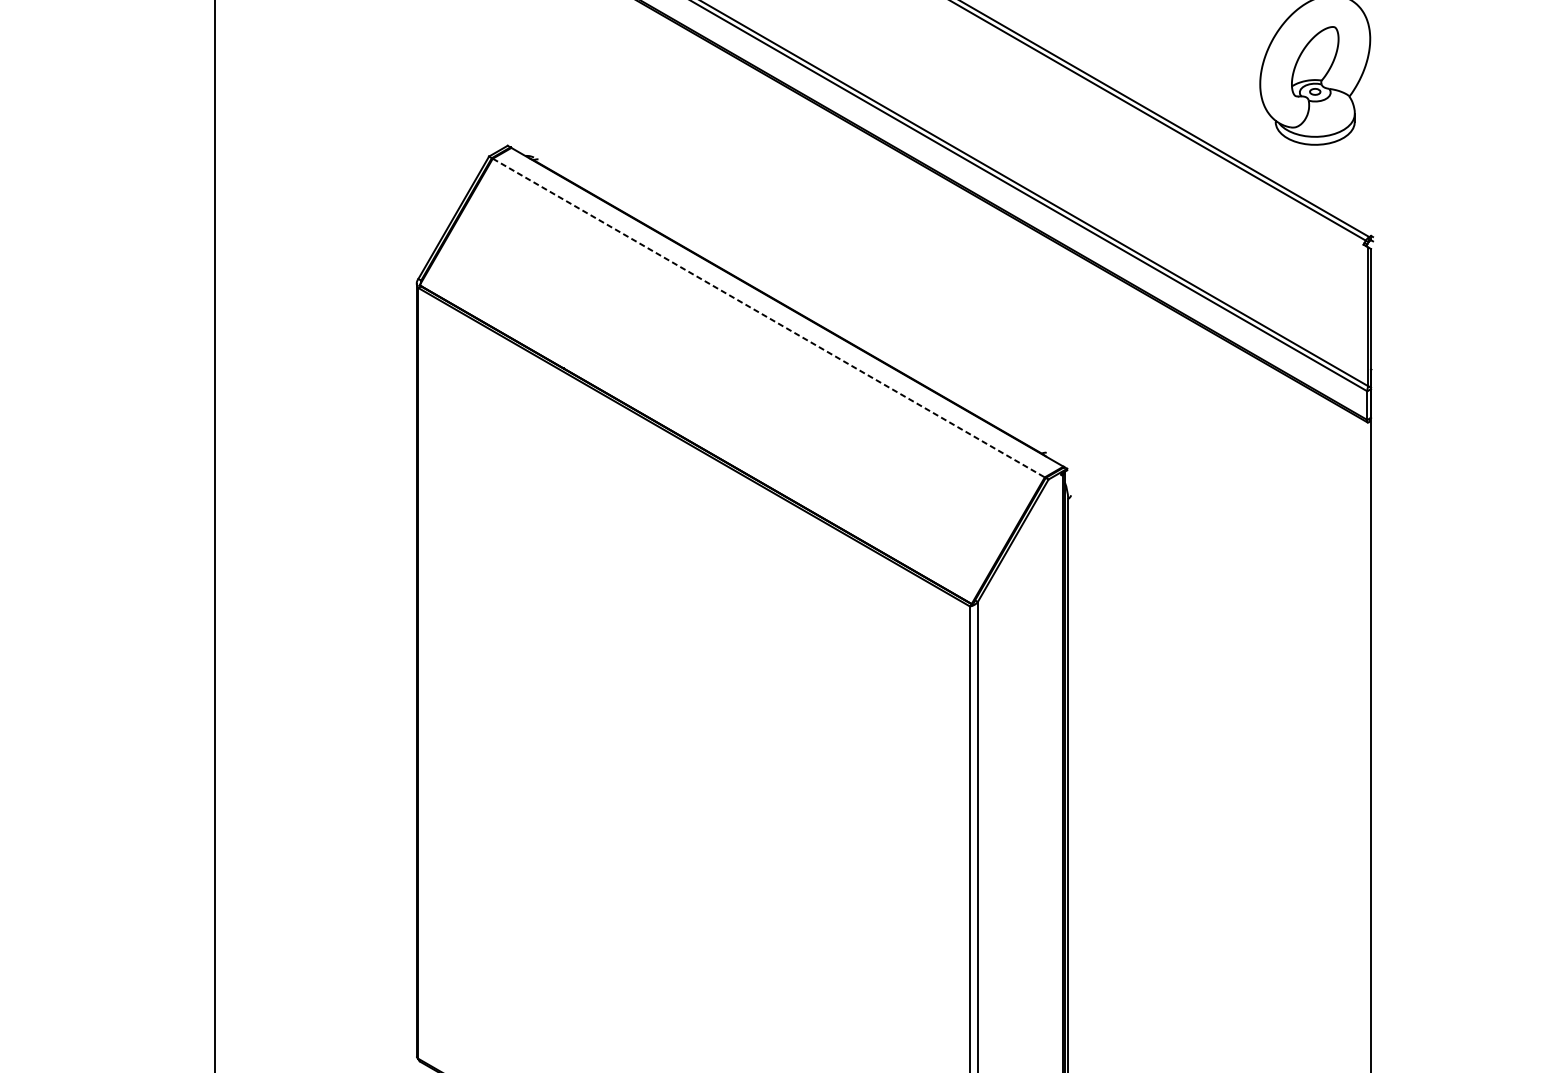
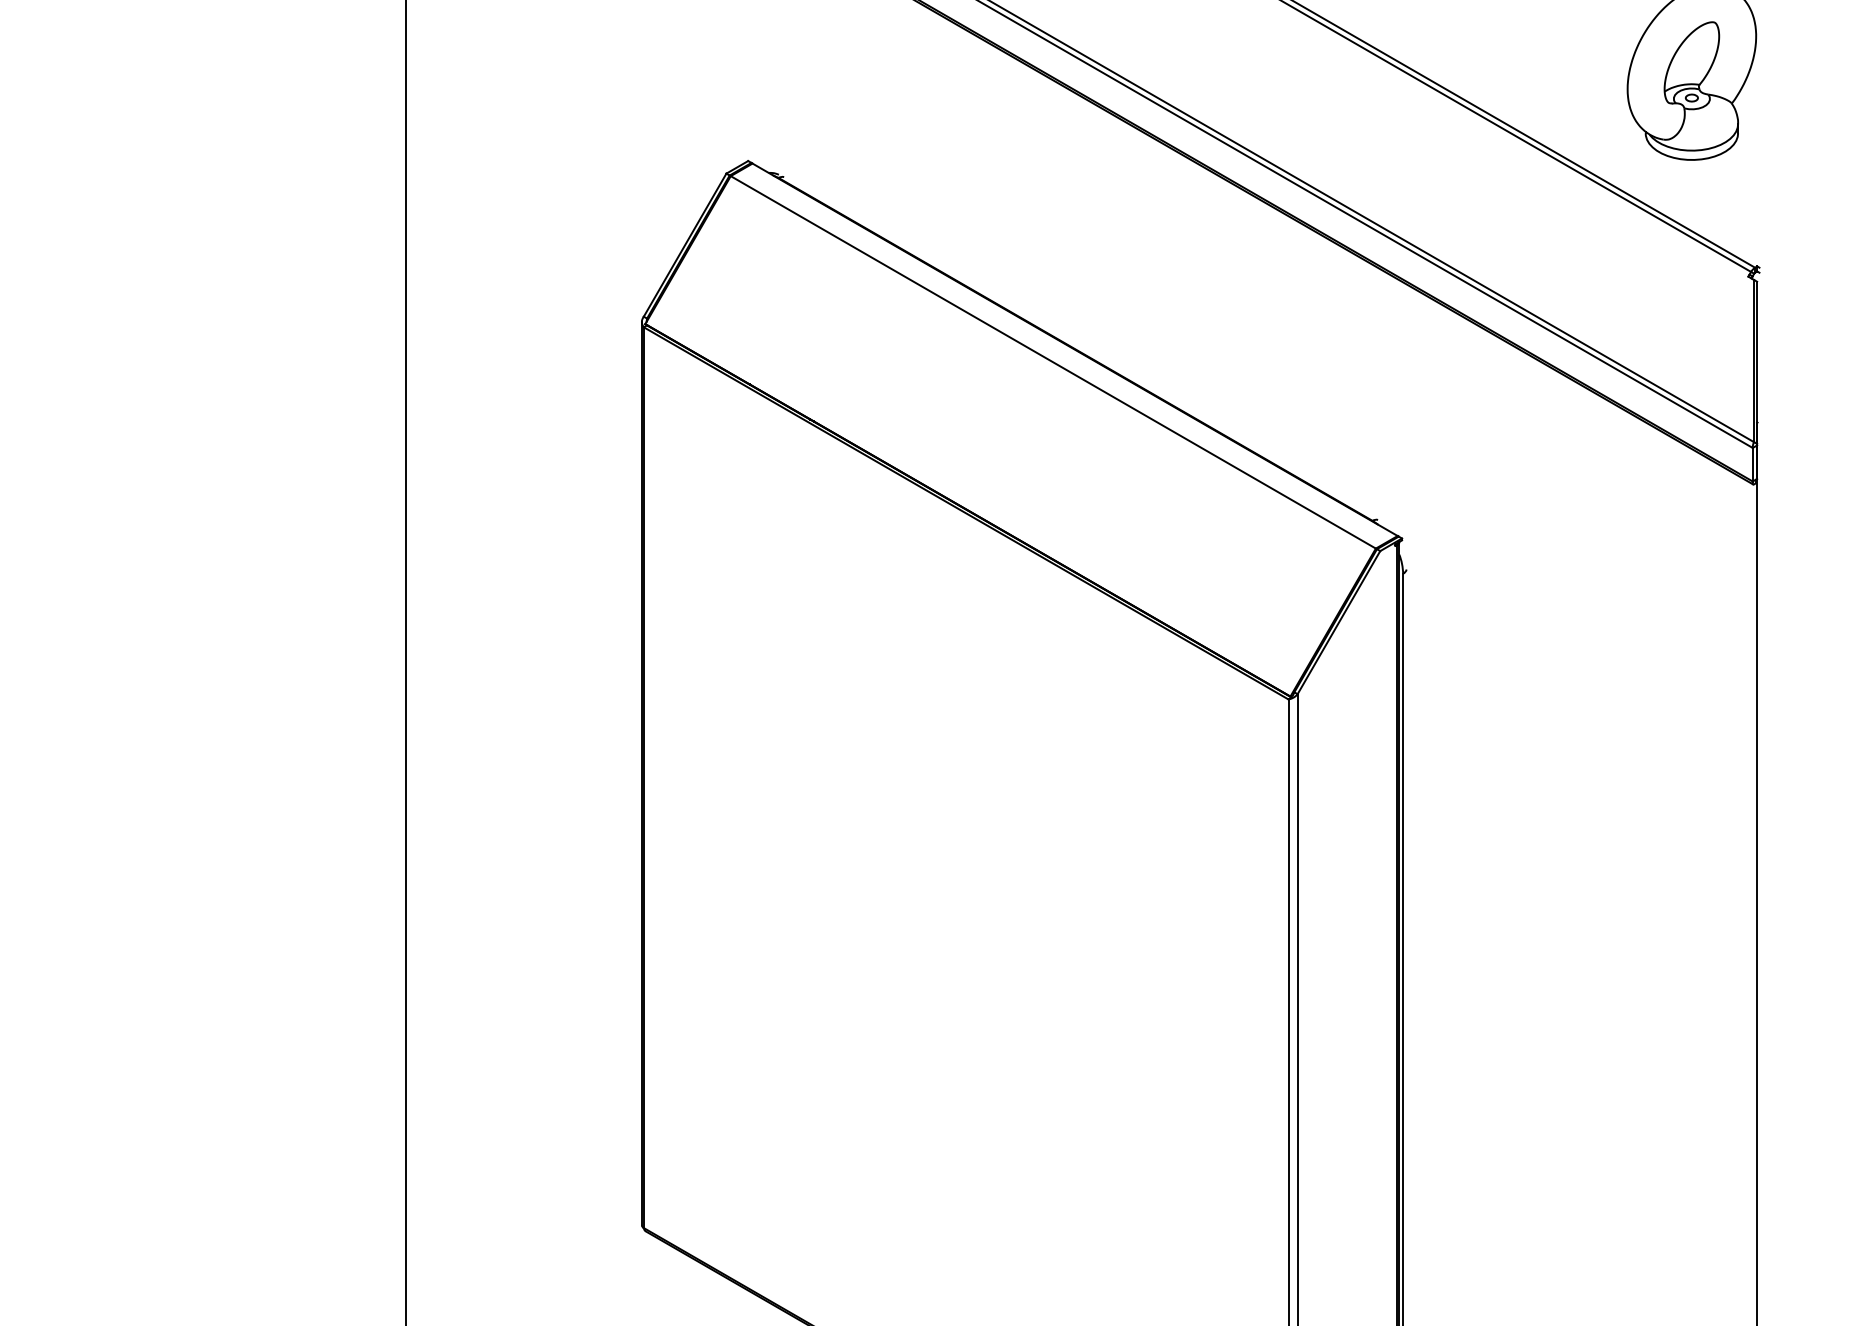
line: (768, 318) -> (1053, 362), dashed -> solid

